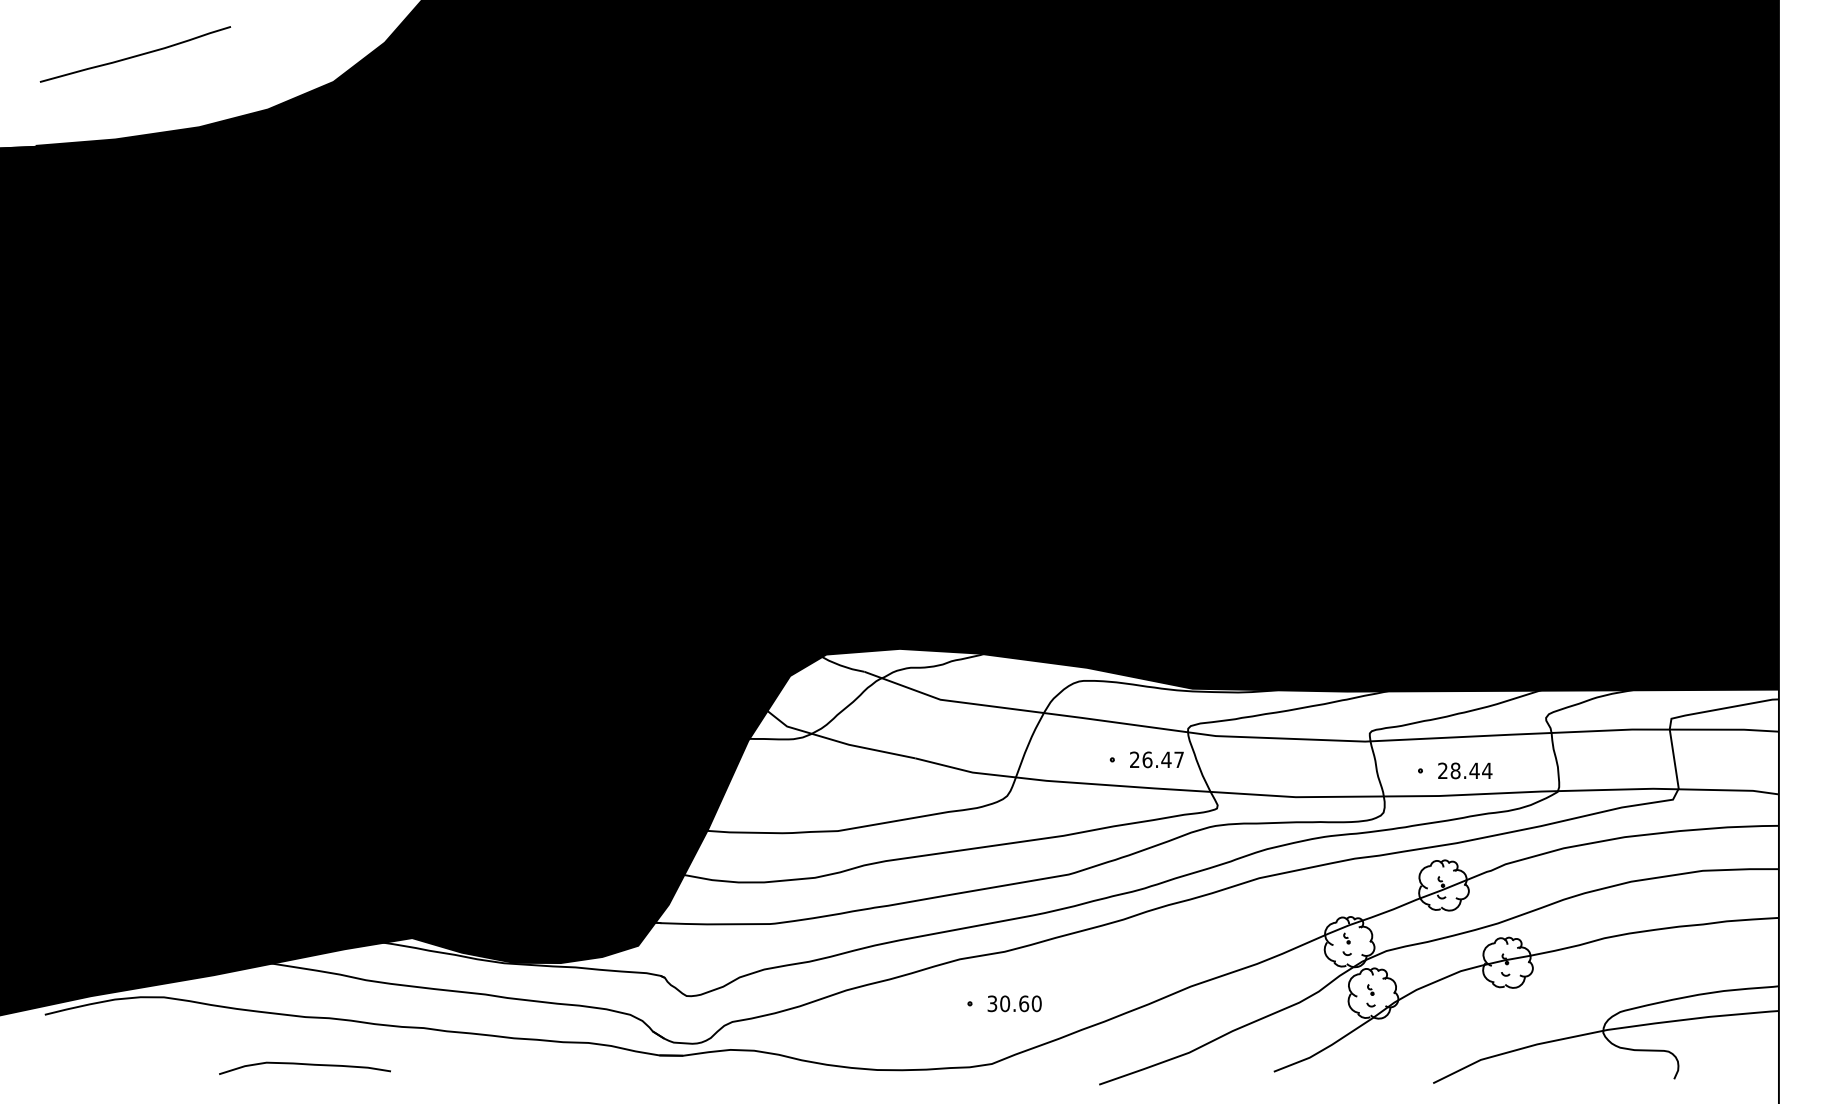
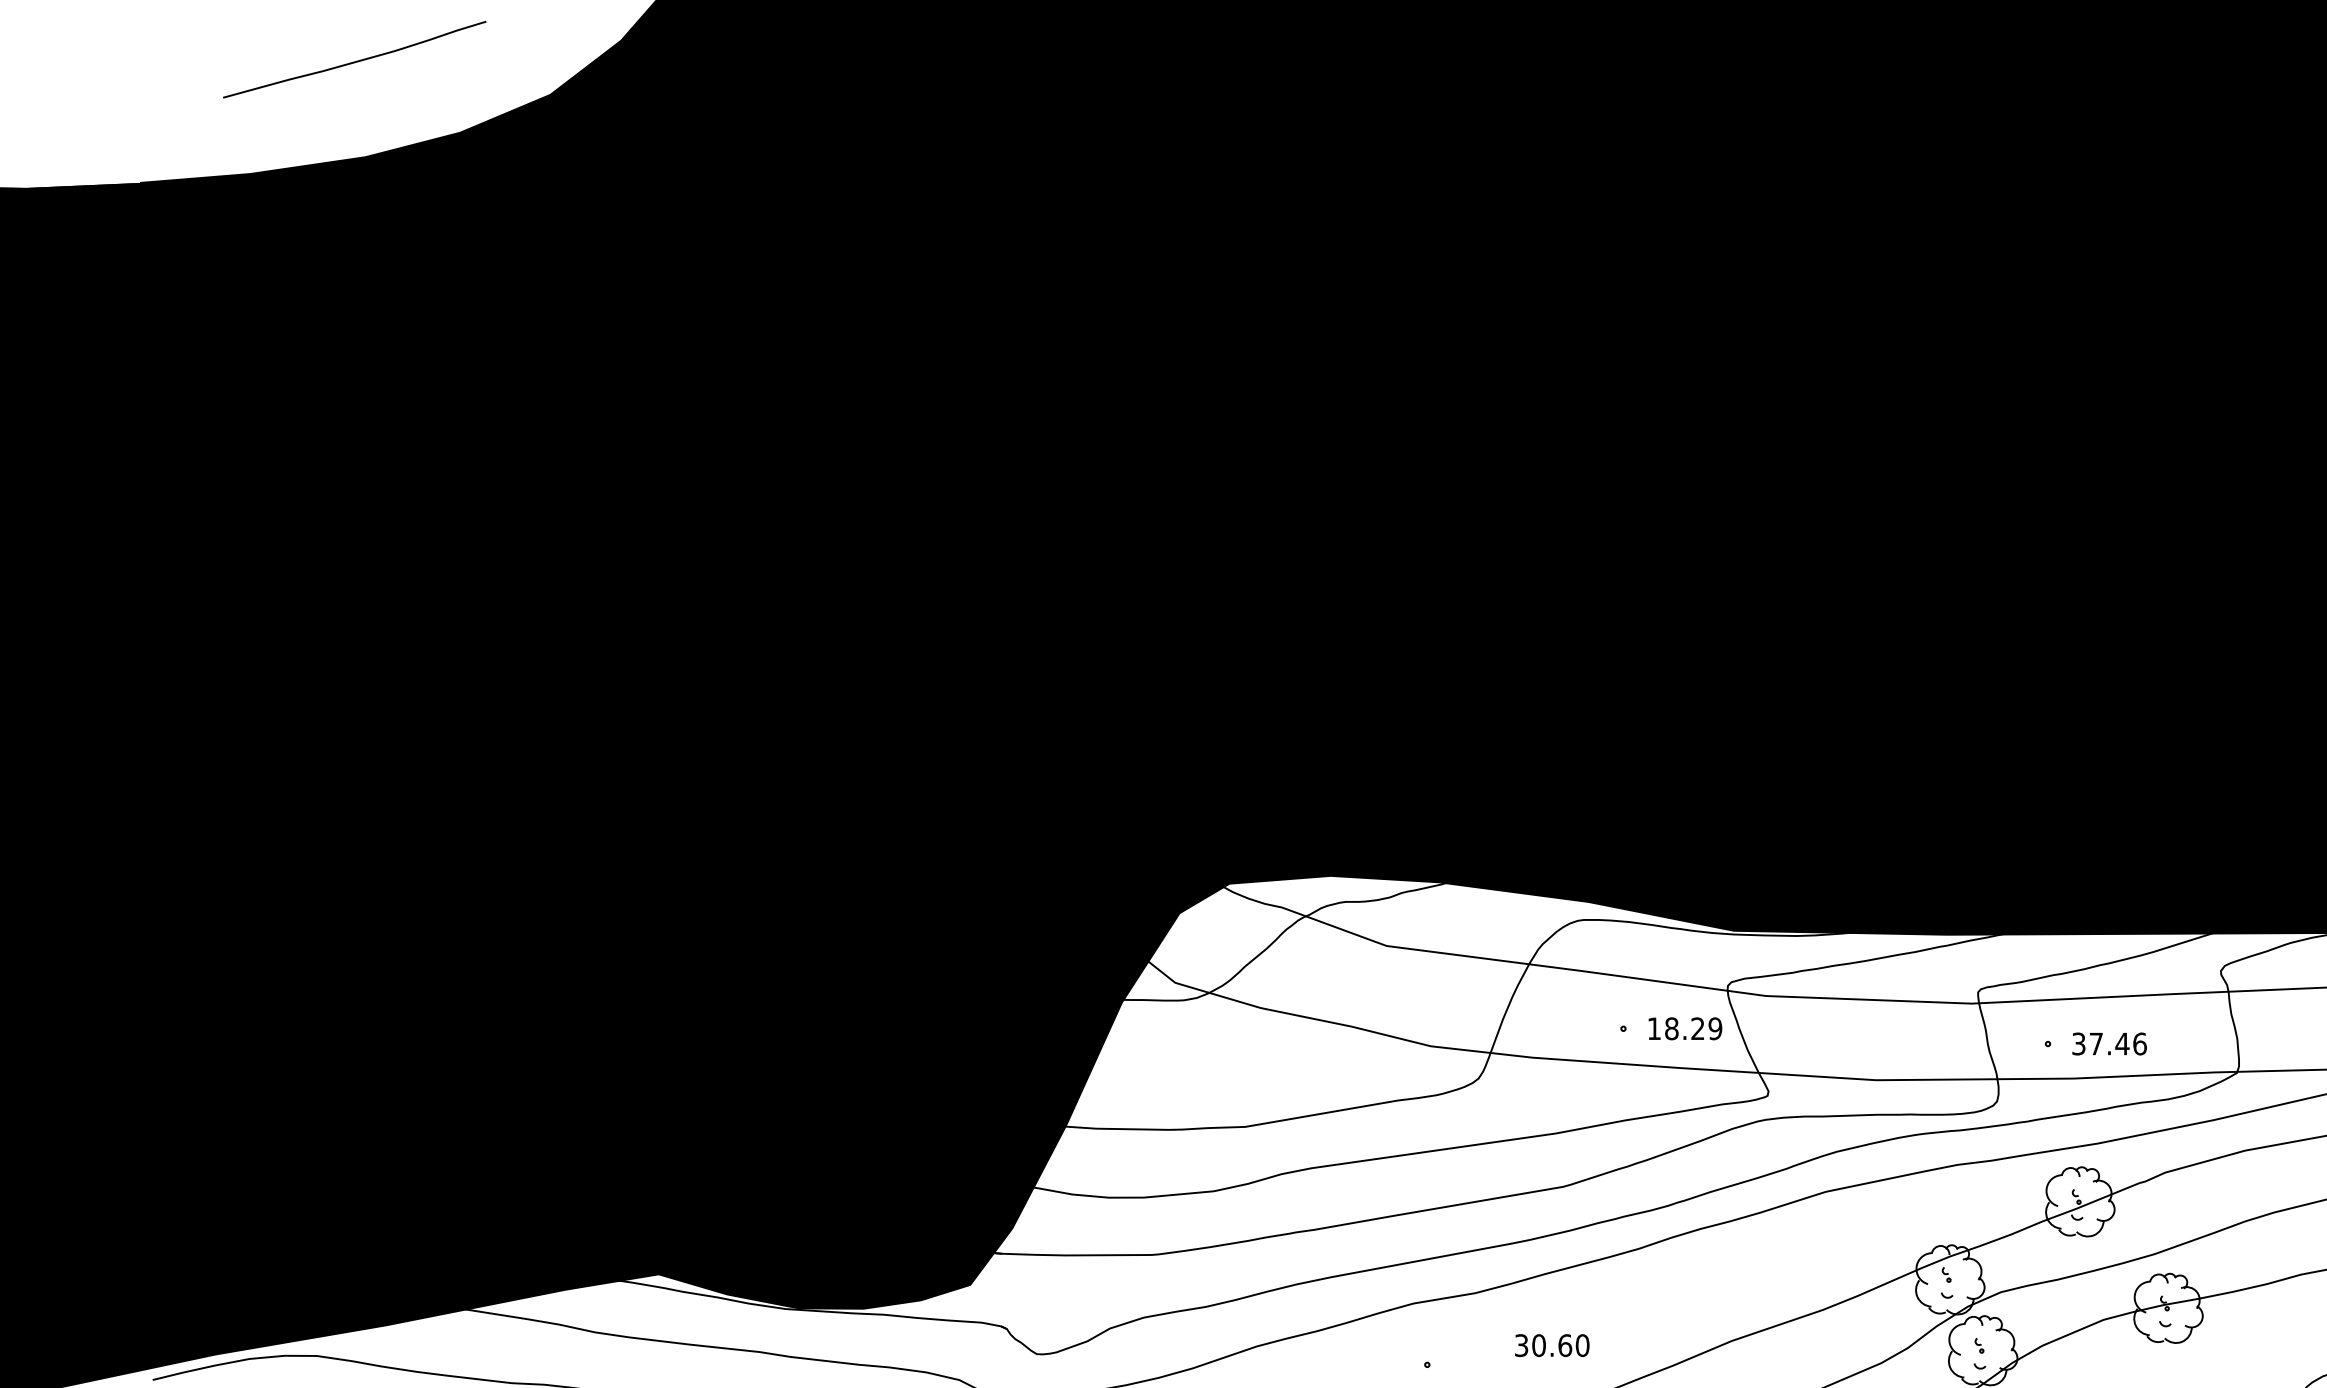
curve: (134, 55) -> (353, 61), moved
text: (1157, 759) -> (1685, 1028), 26.47 -> 18.29
text: (1465, 770) -> (2109, 1043), 28.44 -> 37.46
text: (1014, 1003) -> (1551, 1345), moved

